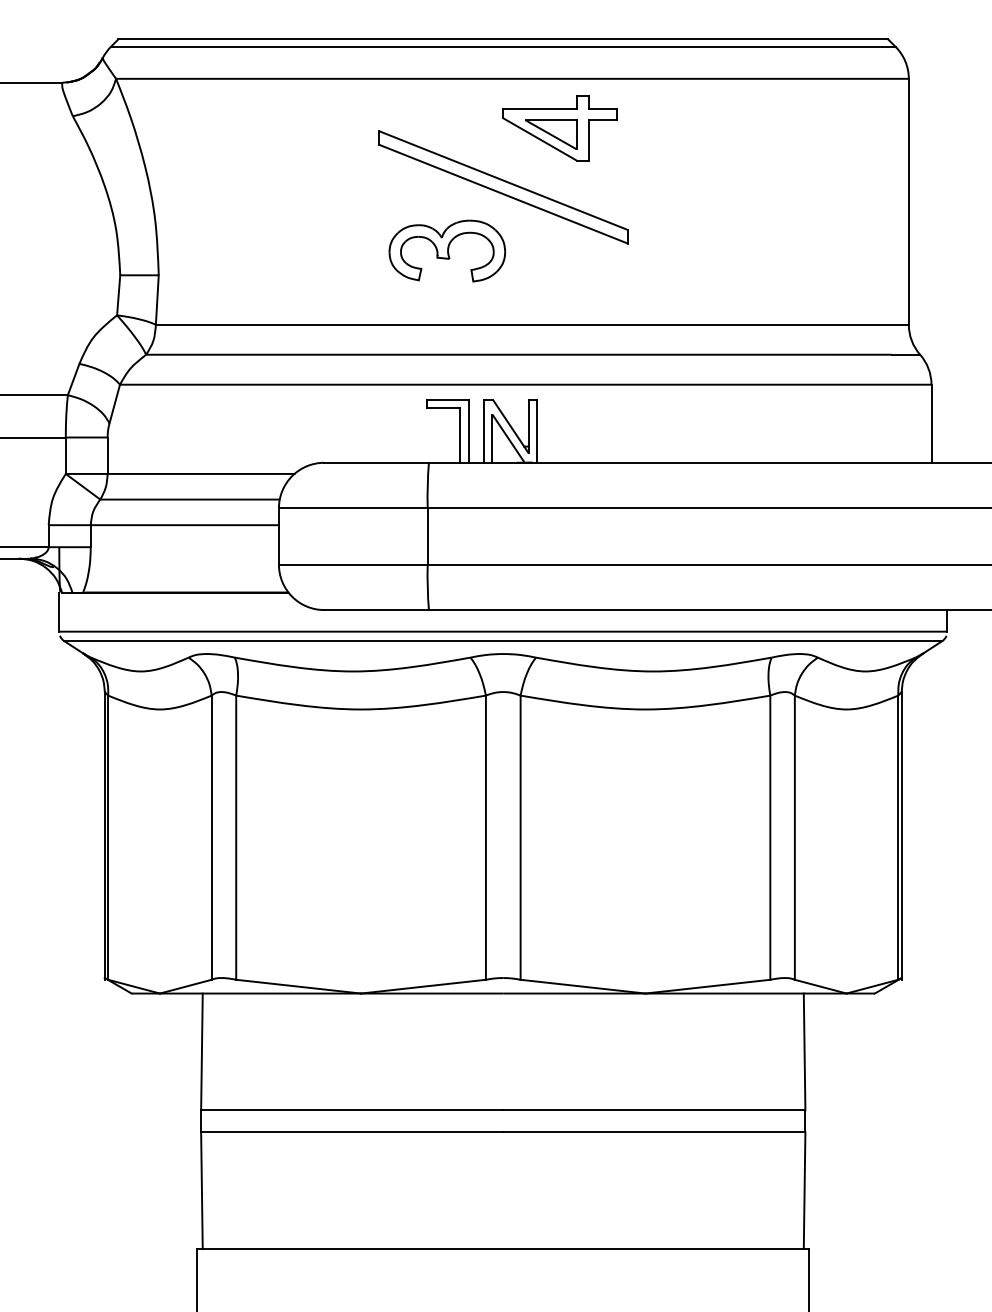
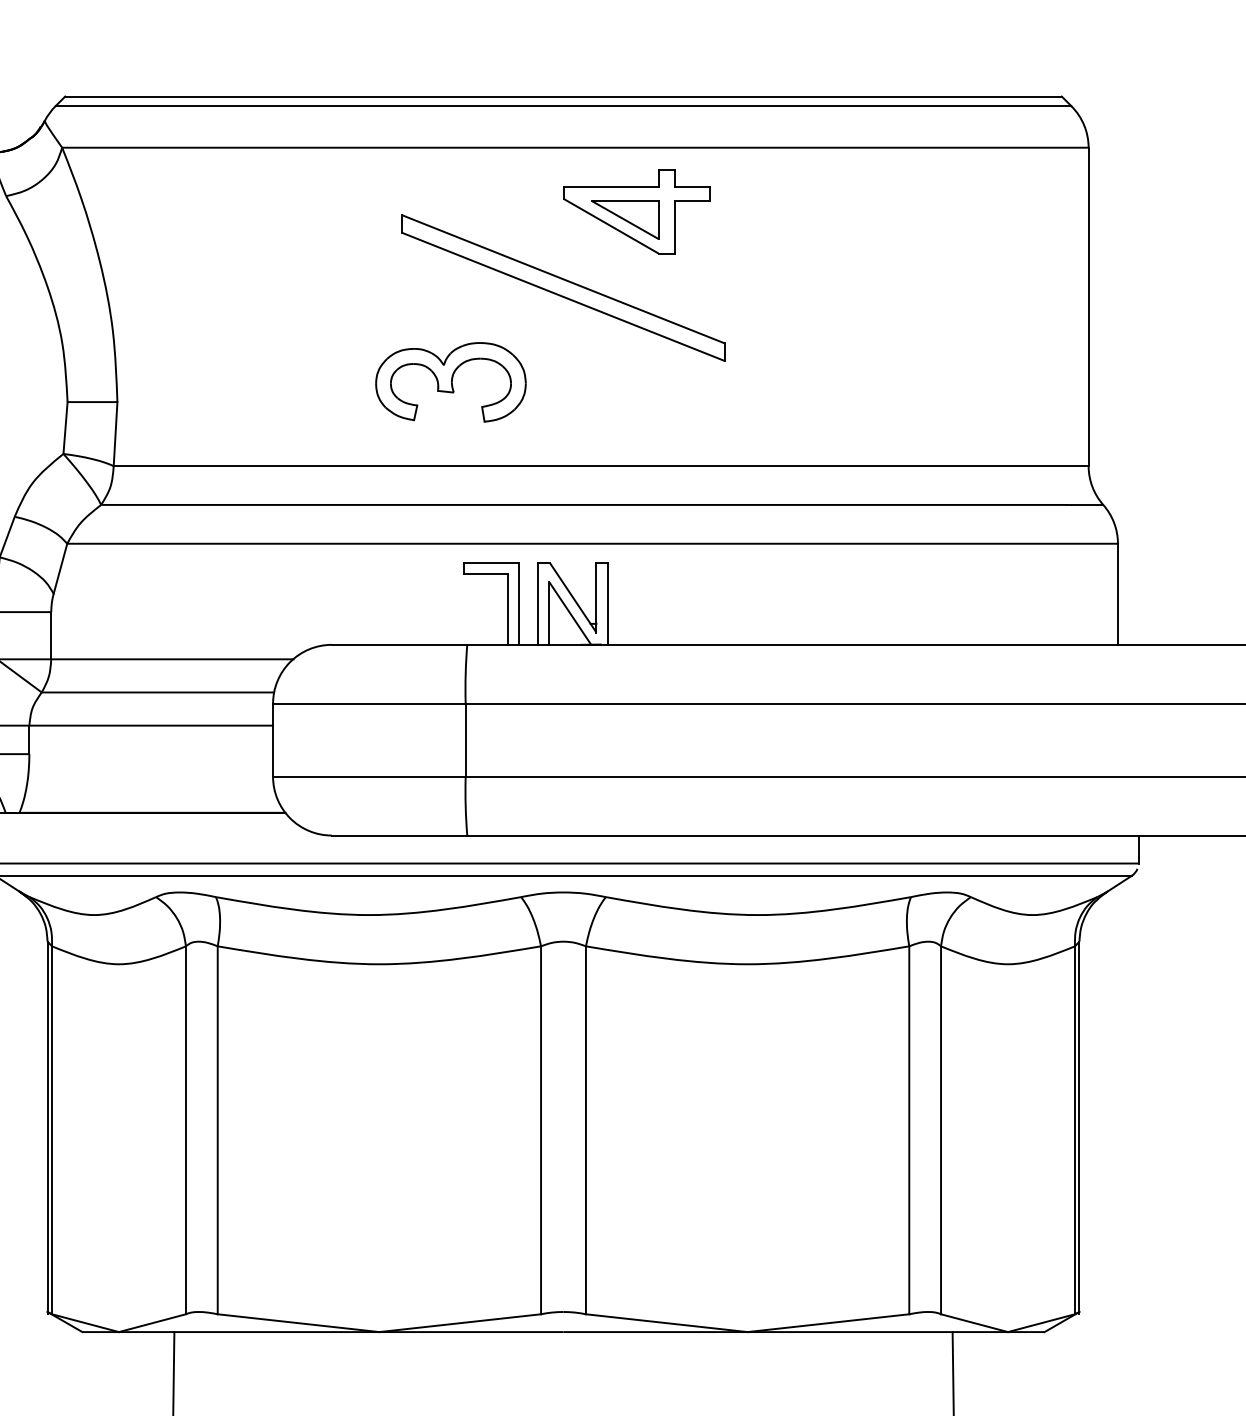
part: (447, 250) -> (451, 381), moved

